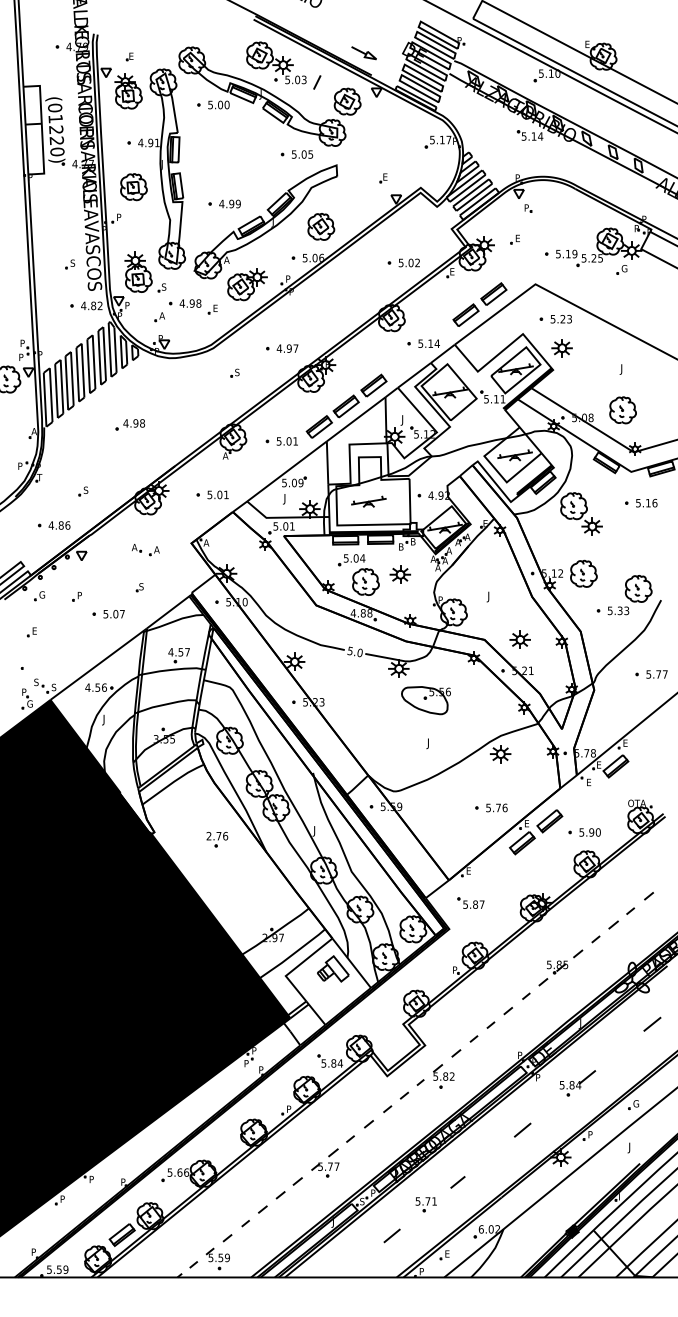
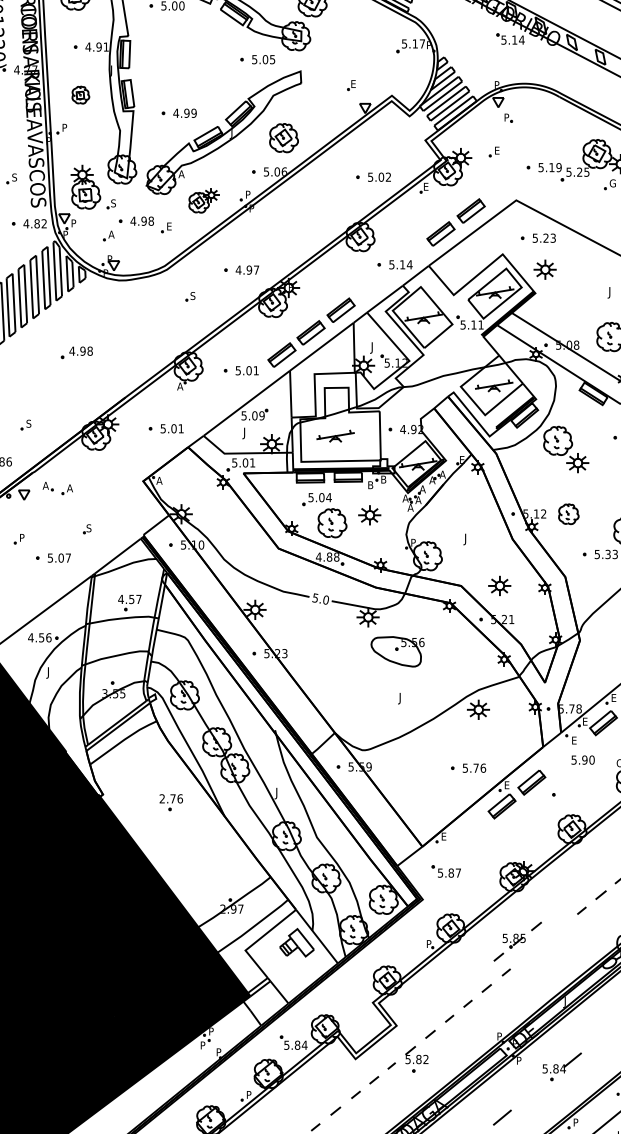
part: (133, 187) -> (80, 95), size x0.6
part: (247, 284) -> (203, 200), size x0.7
part: (145, 550) -> (57, 489), moved
part: (583, 573) -> (568, 513), size x0.7
text: (589, 832) -> (582, 760), moved
part: (560, 967) -> (517, 941), moved

